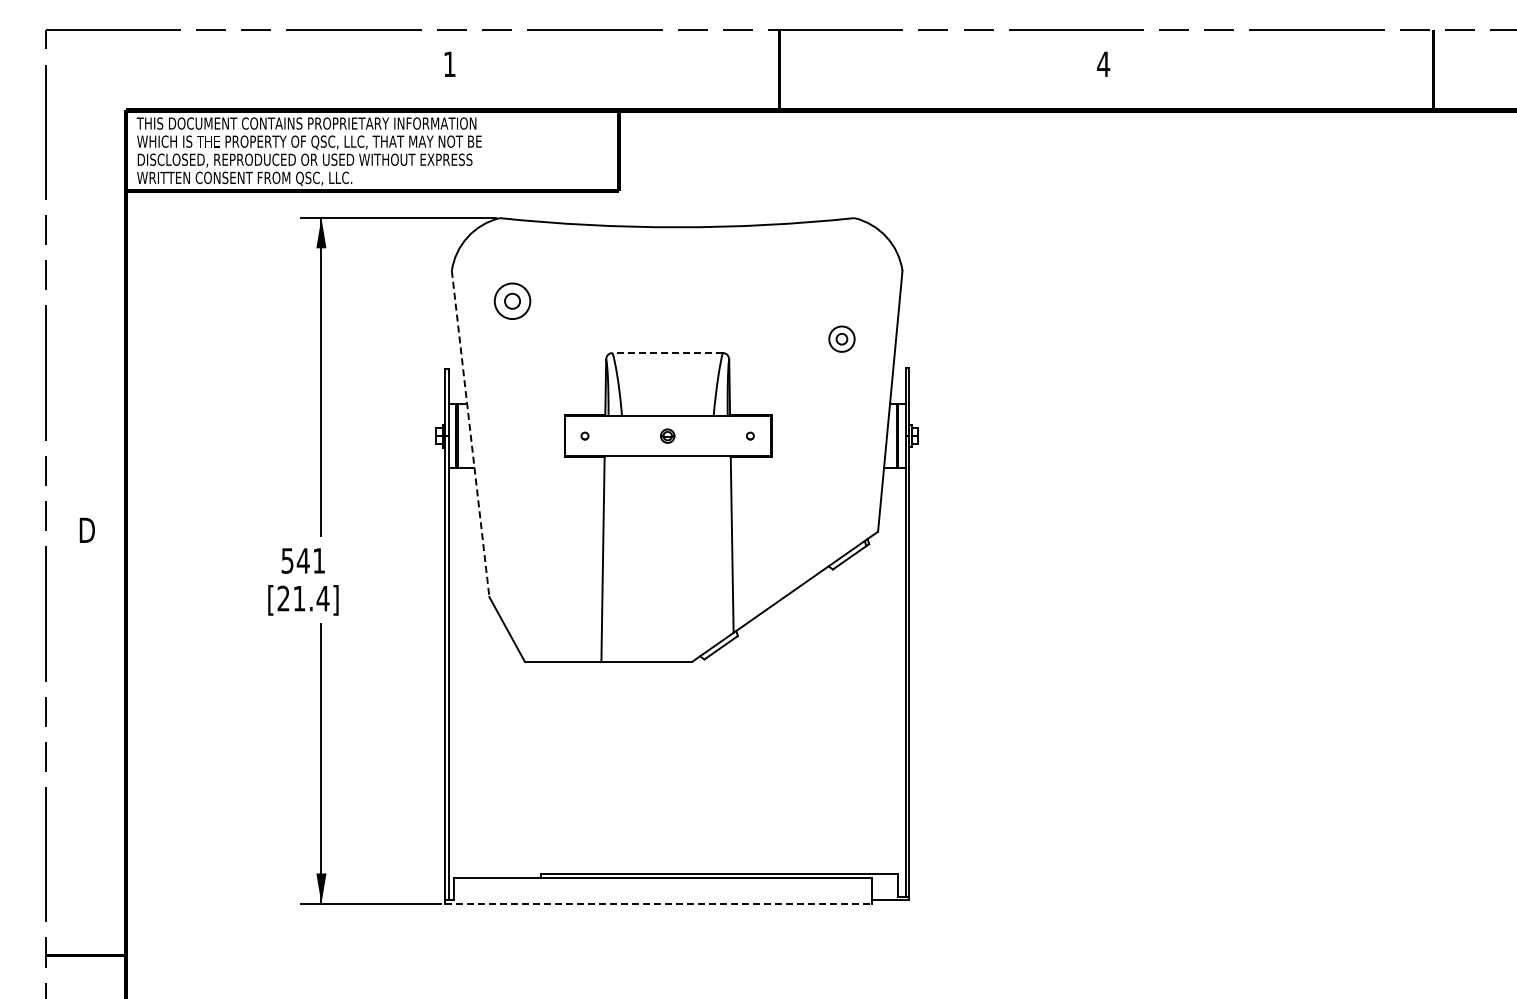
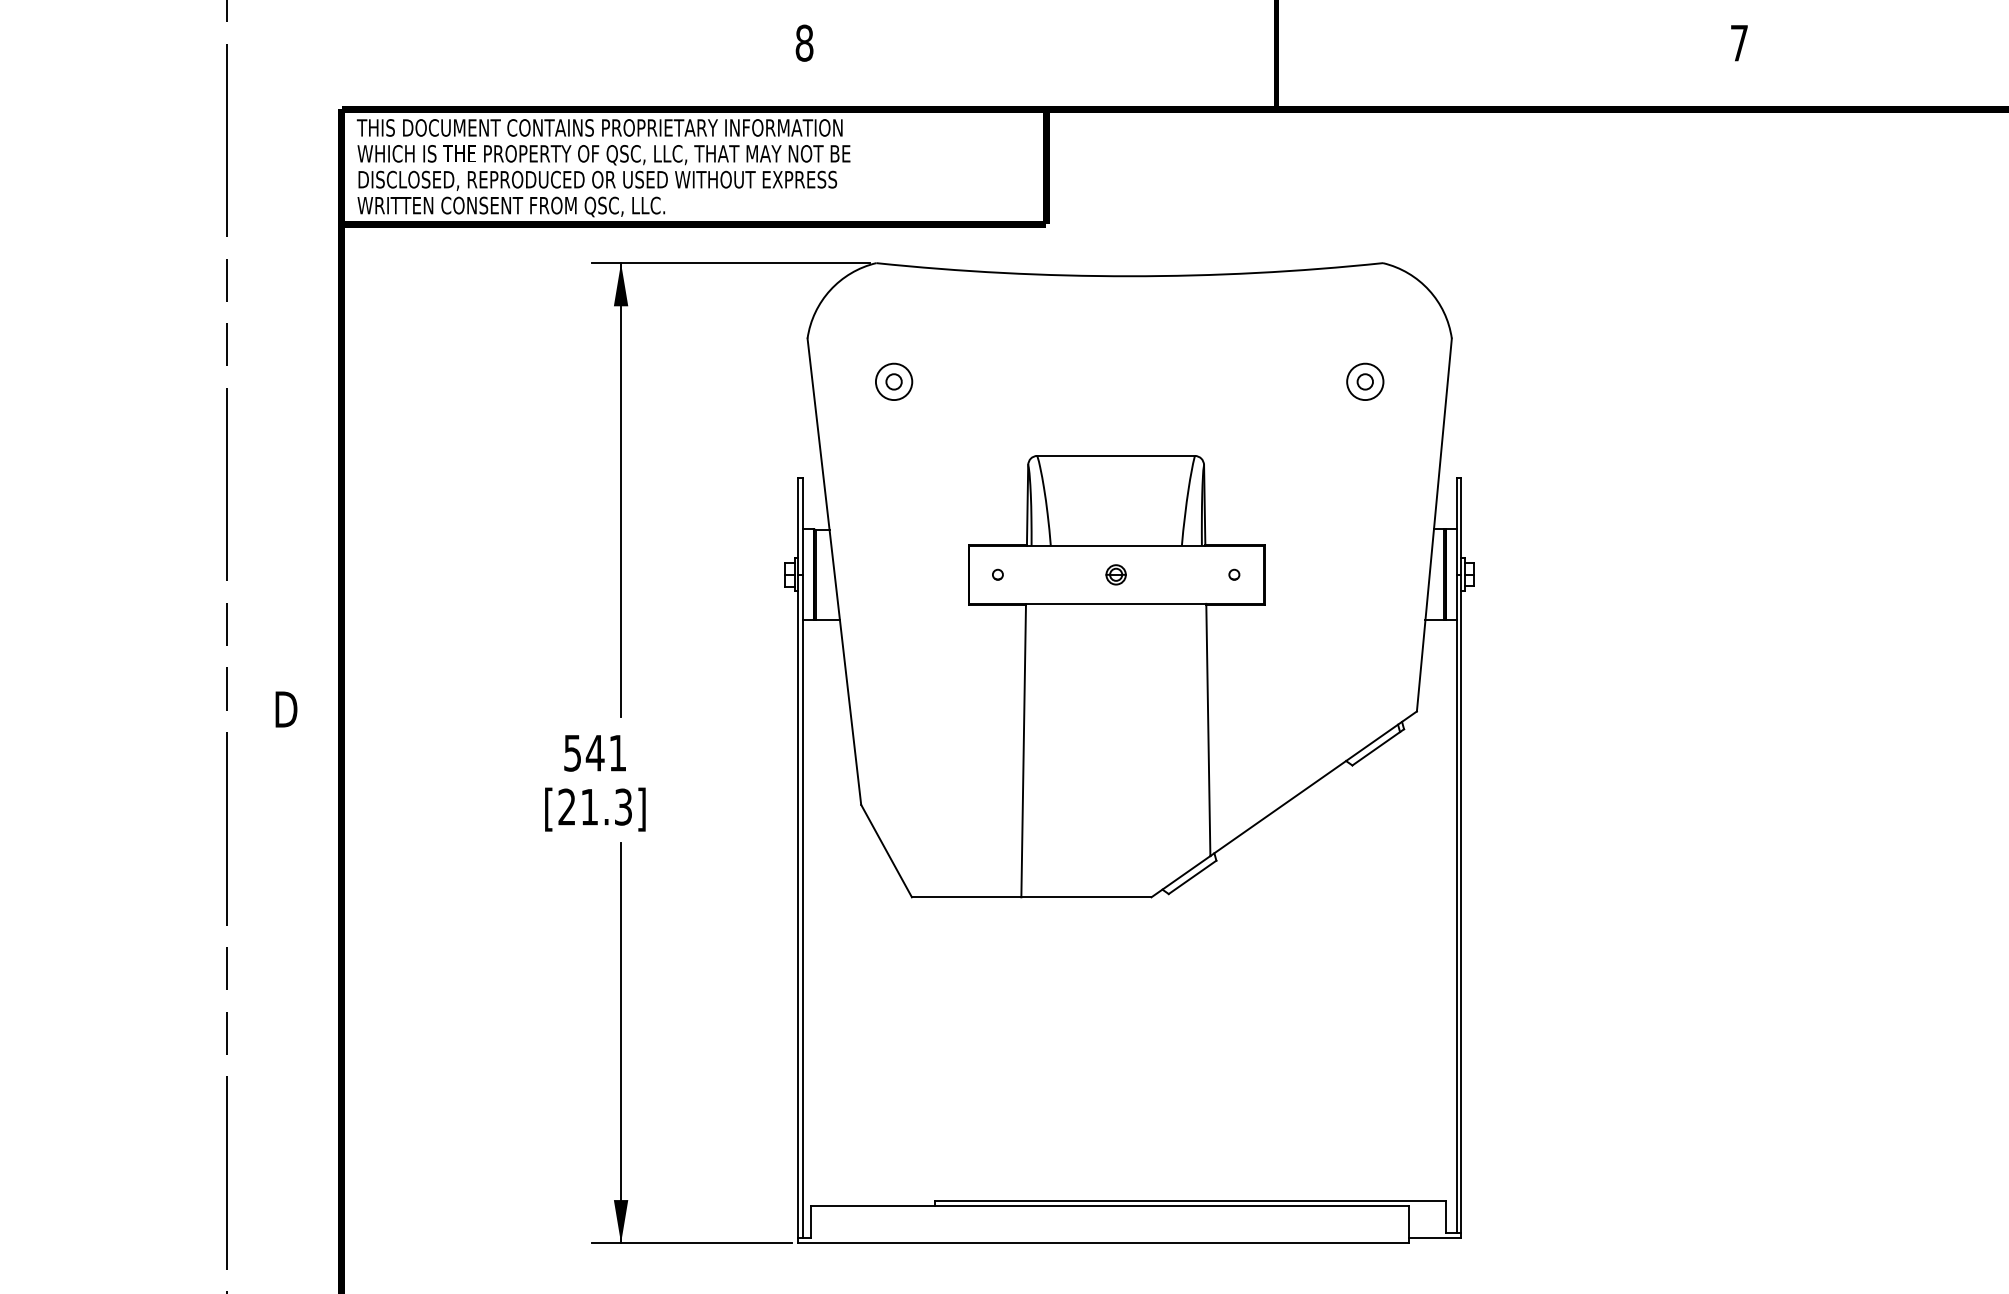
text: (1103, 63) -> (1739, 42), 4 -> 7
text: (449, 64) -> (804, 43), 1 -> 8
part: (511, 300) -> (892, 380), size x0.71
part: (841, 338) -> (1364, 380), moved
line: (667, 352) -> (1115, 455), dashed -> solid
line: (470, 434) -> (834, 572), dashed -> solid
text: (322, 598) -> (622, 806), [21.4] -> [21.3]
line: (658, 903) -> (1102, 1242), dashed -> solid

